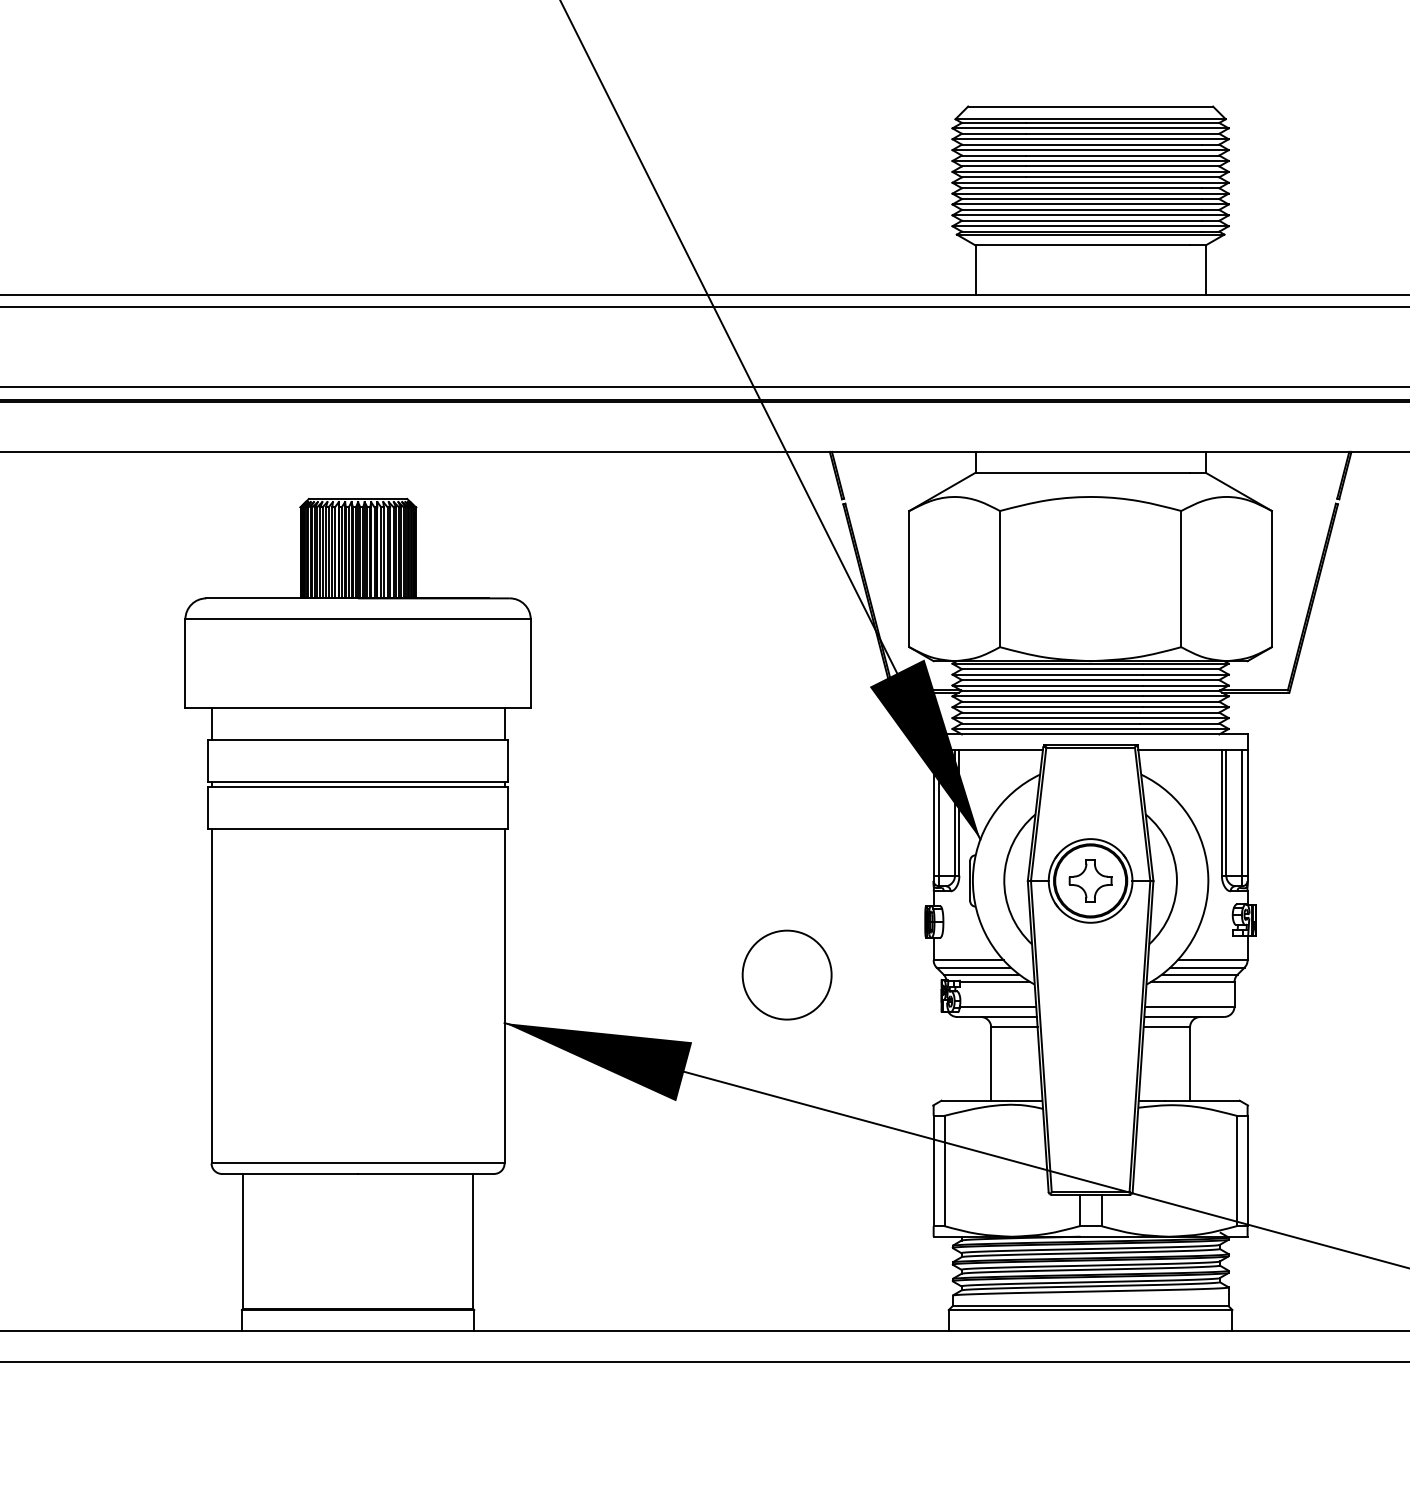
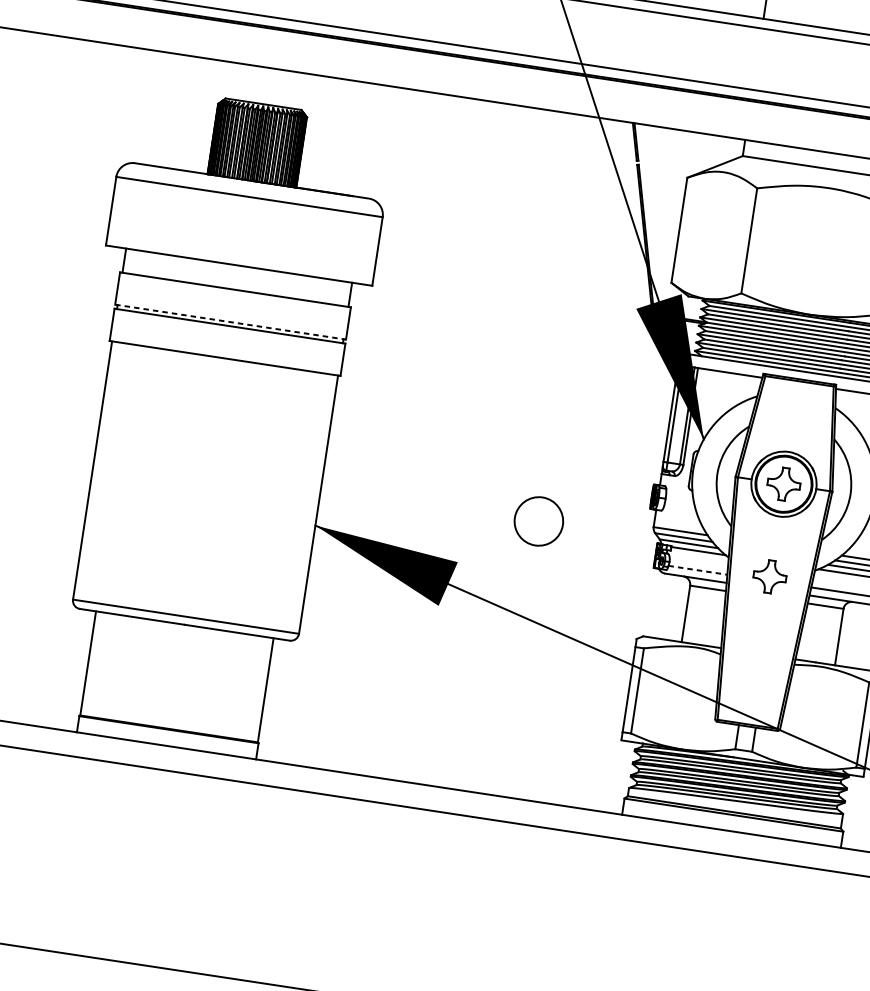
line: (358, 781) -> (230, 322), solid -> dashed
circle: (786, 974) -> (538, 520), size x0.7
part: (1090, 1000) -> (769, 576), added
line: (998, 1006) -> (698, 570), solid -> dashed

